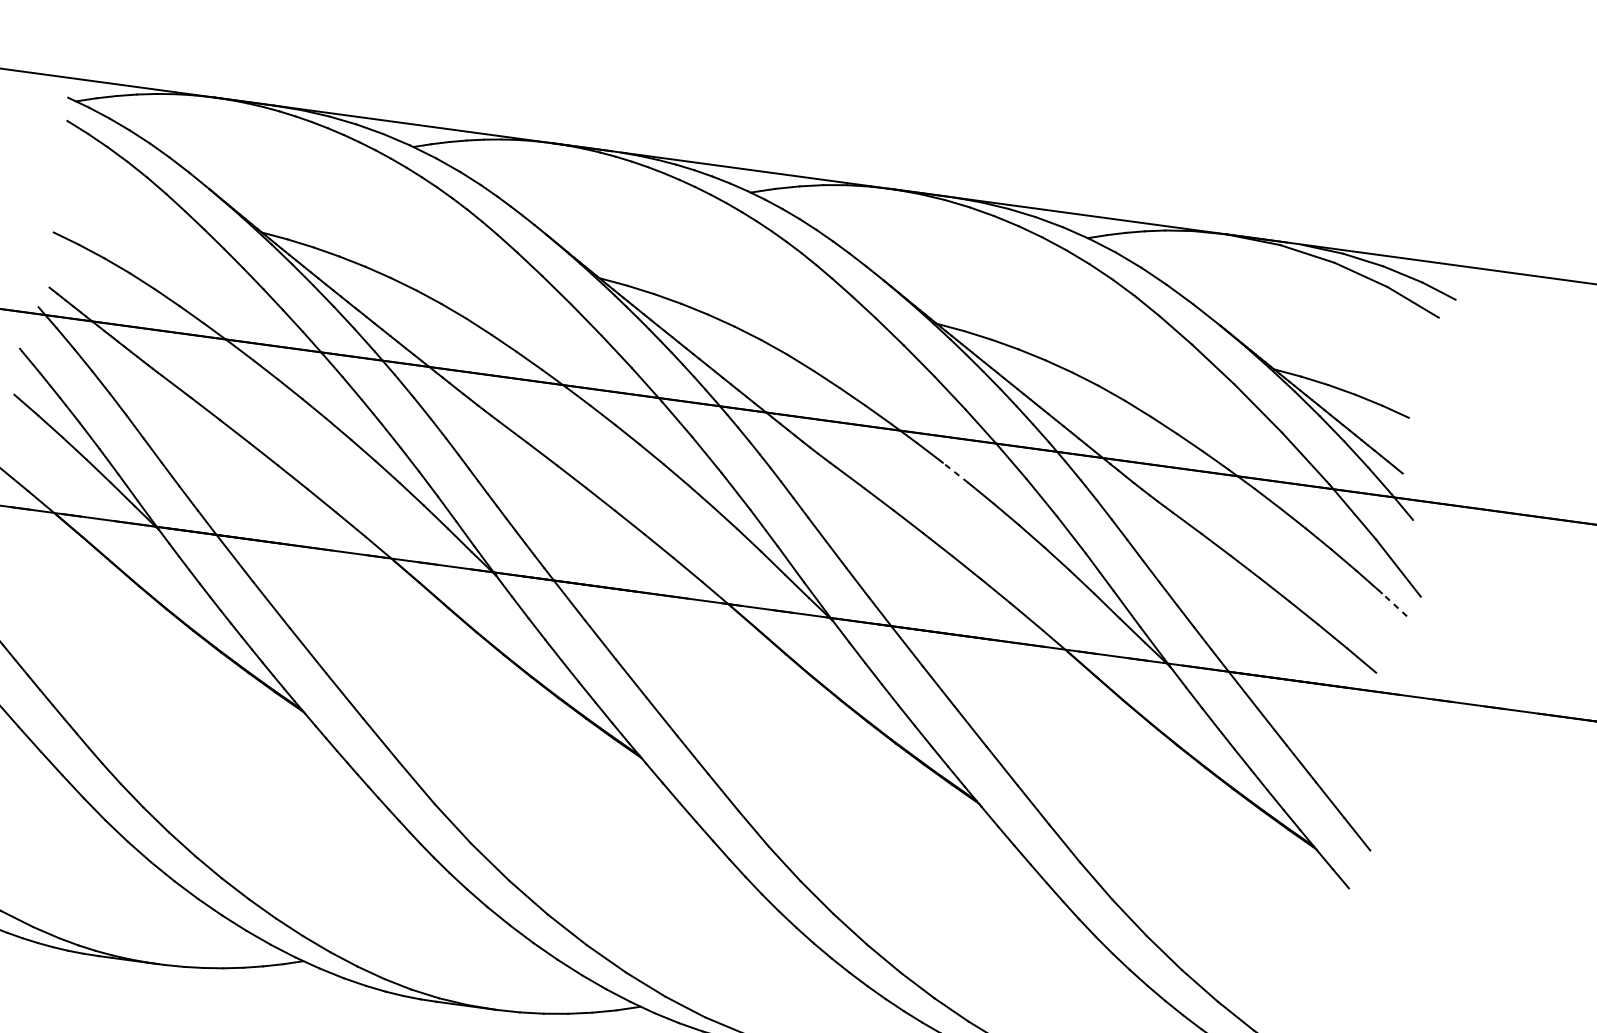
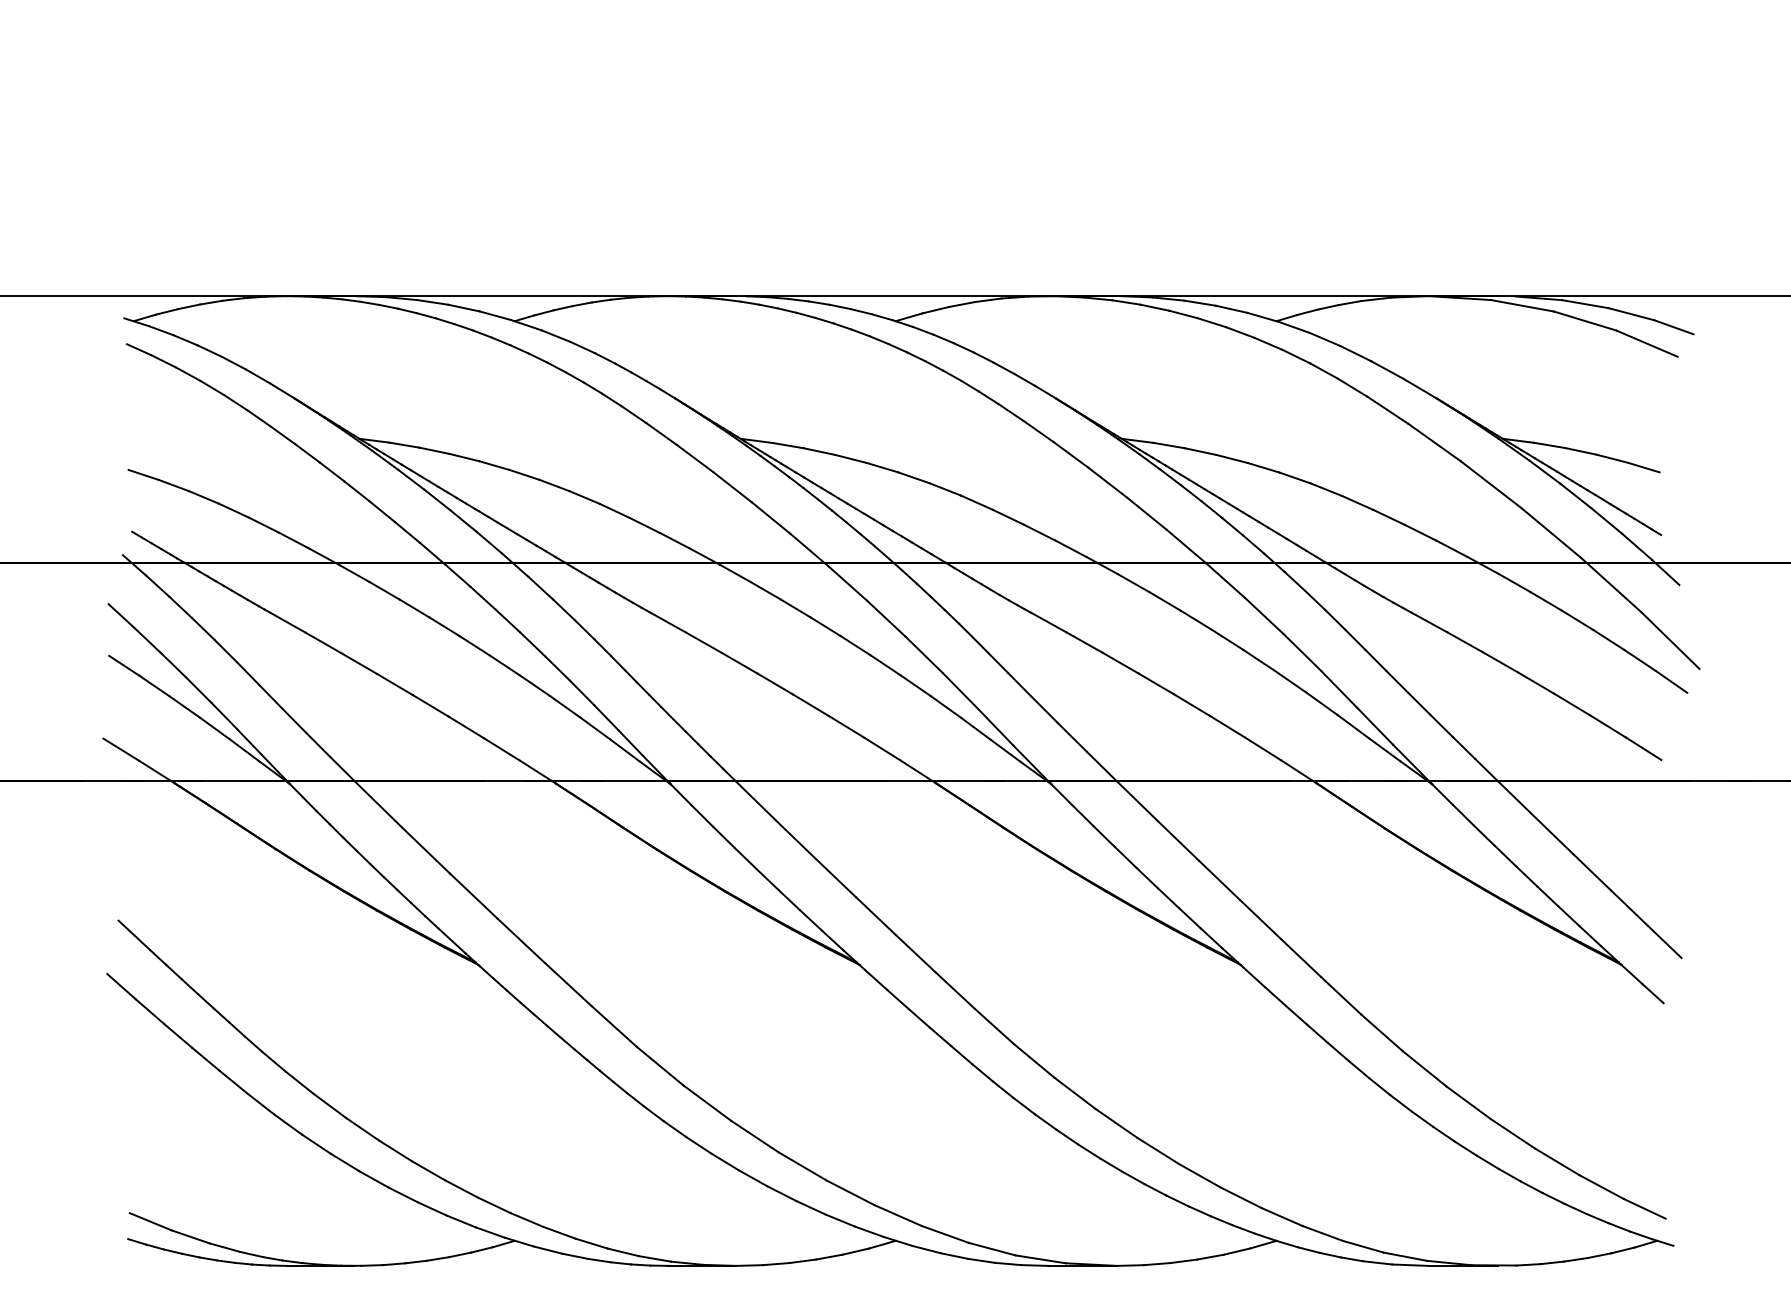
line: (955, 472) -> (1164, 601), dashed -> solid
line: (1394, 604) -> (1671, 681), dashed -> solid

